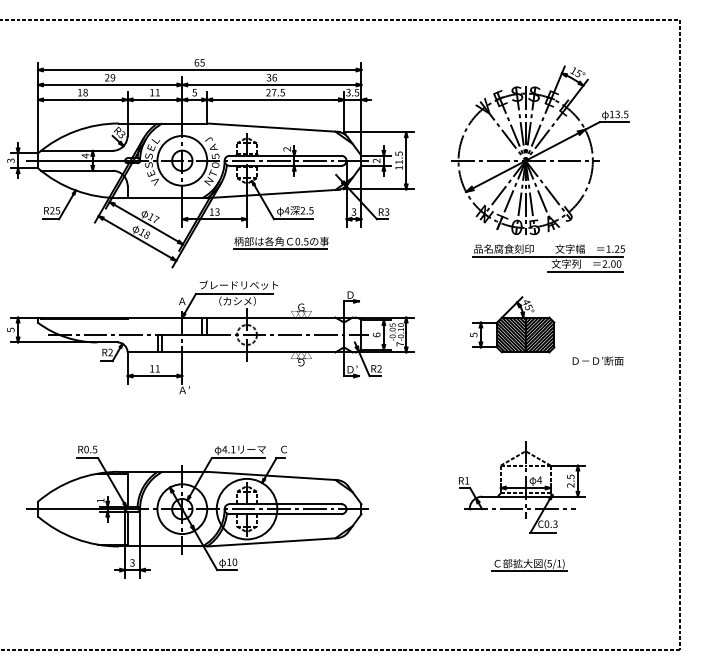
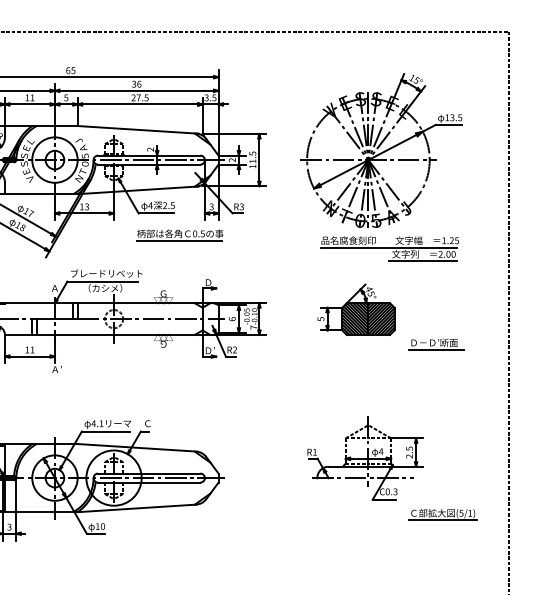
part: (280, 243) -> (179, 235), moved
line: (600, 368) -> (436, 349), added
part: (529, 565) -> (443, 514), moved

